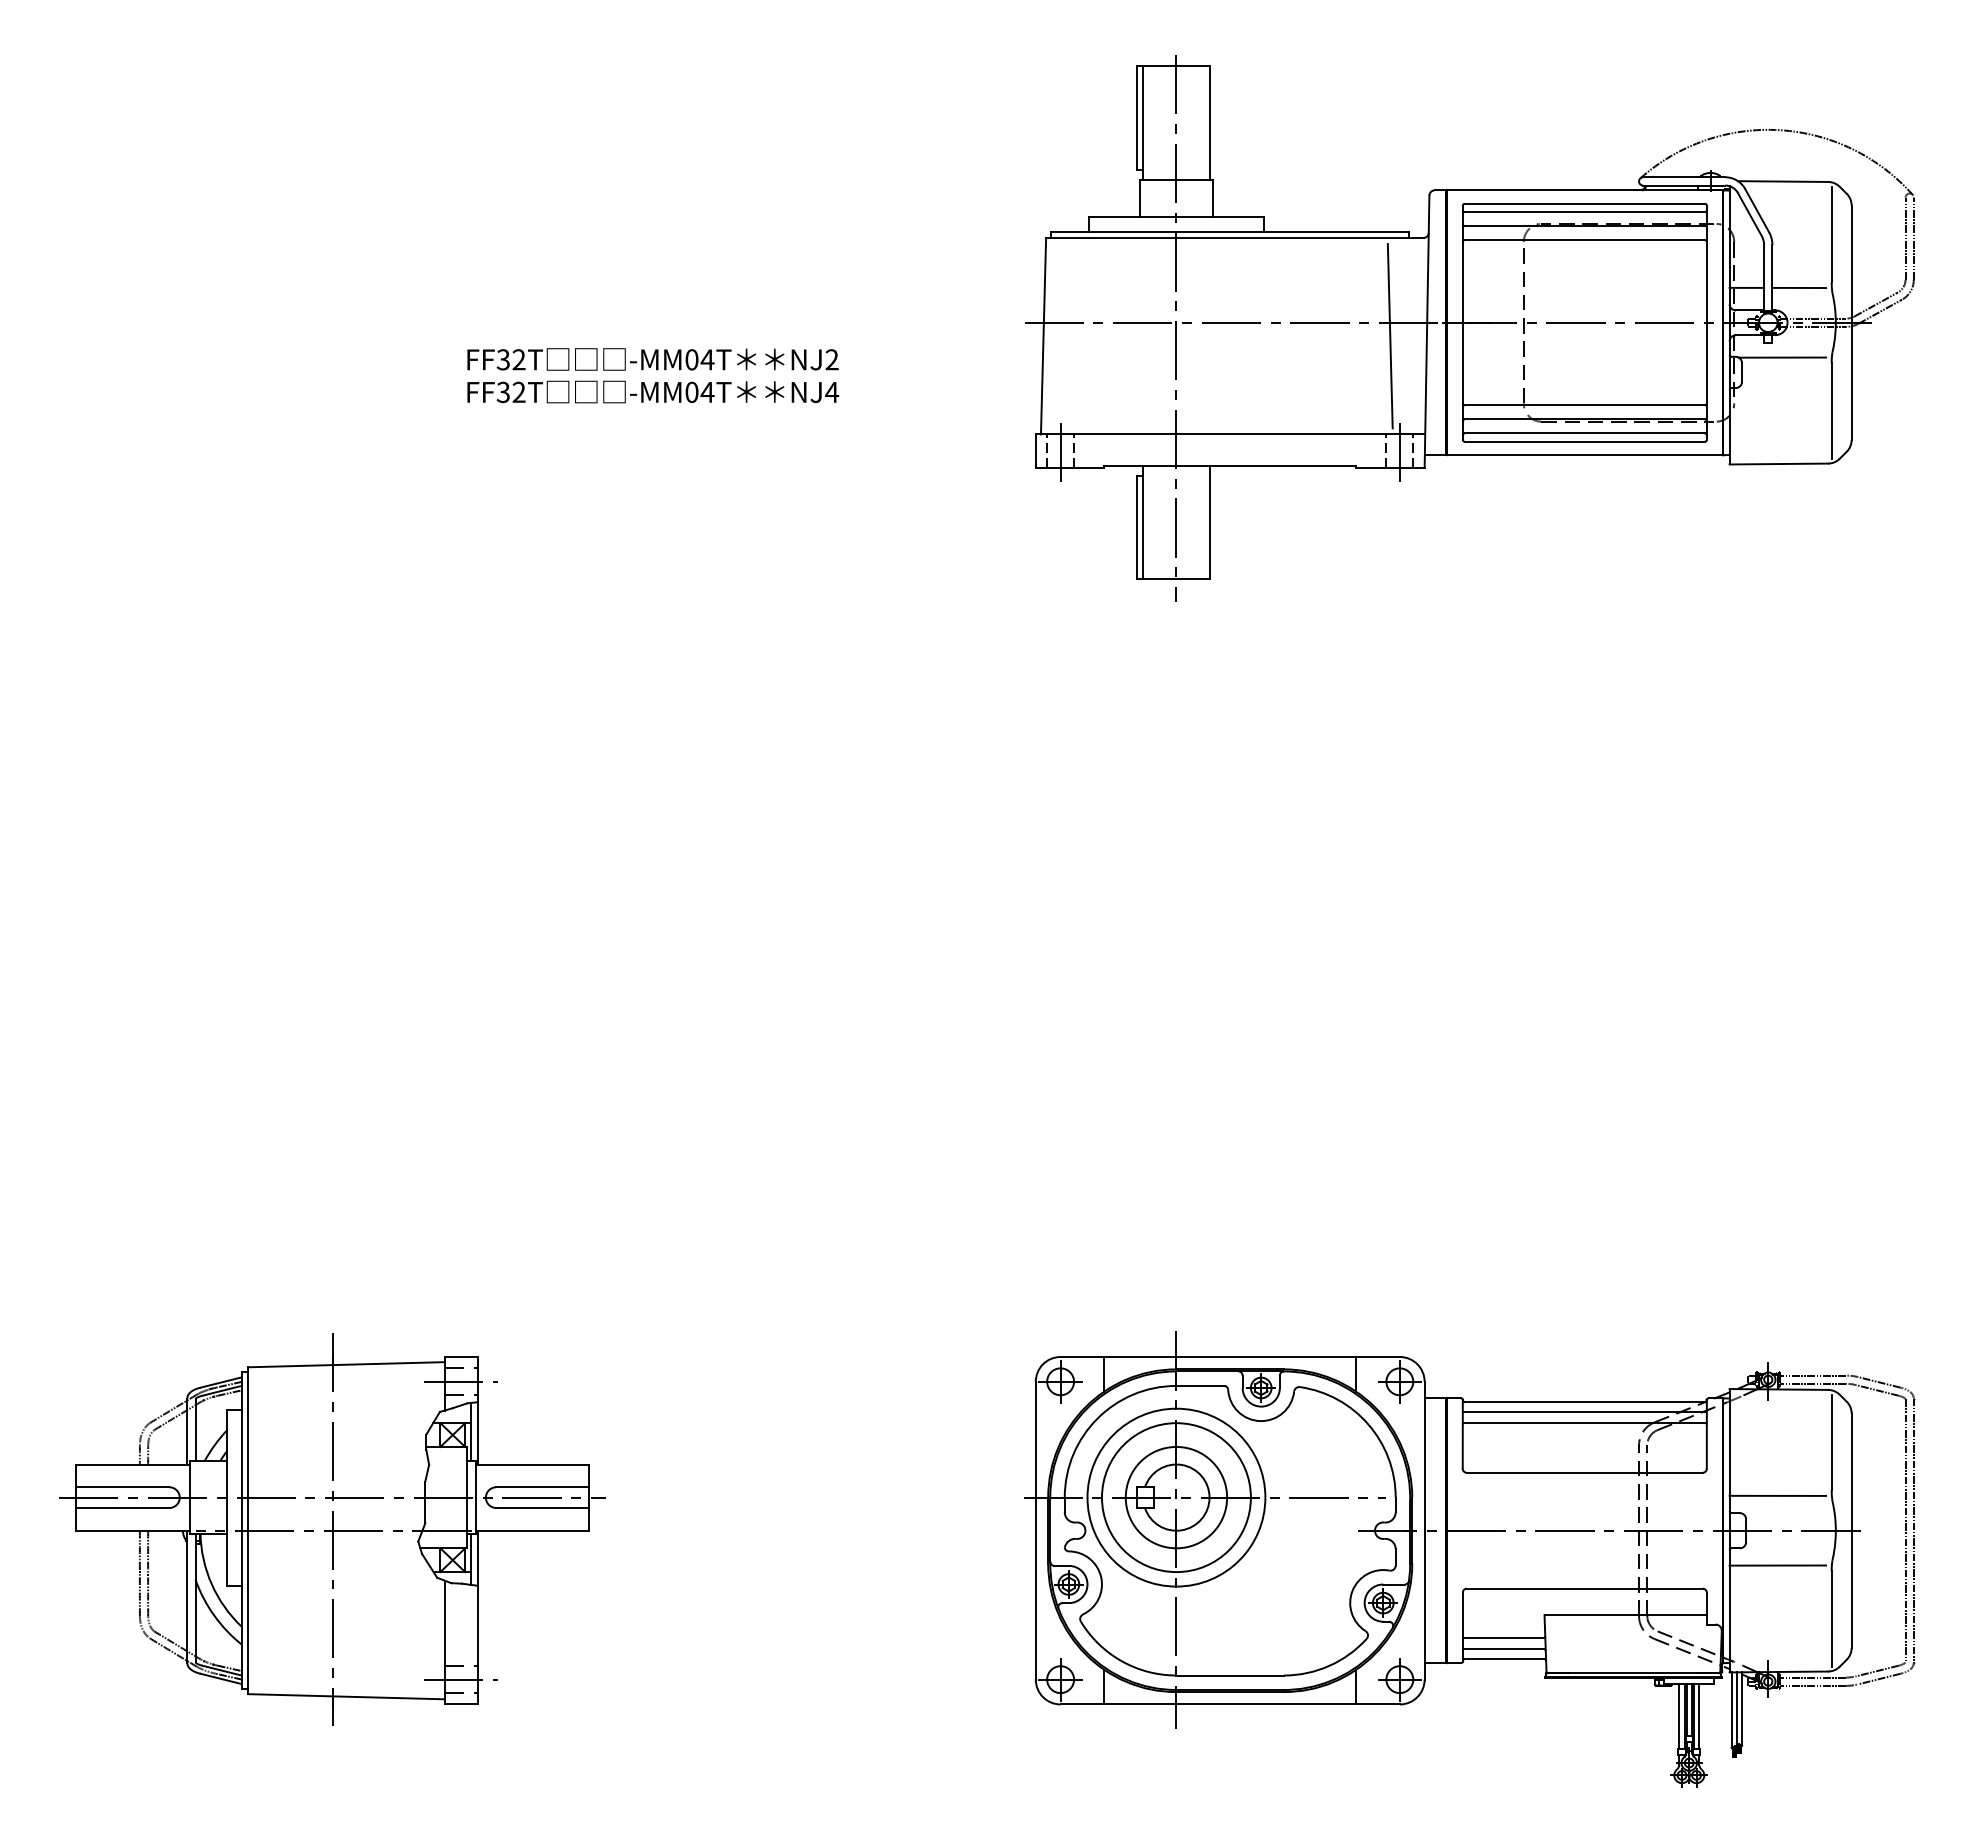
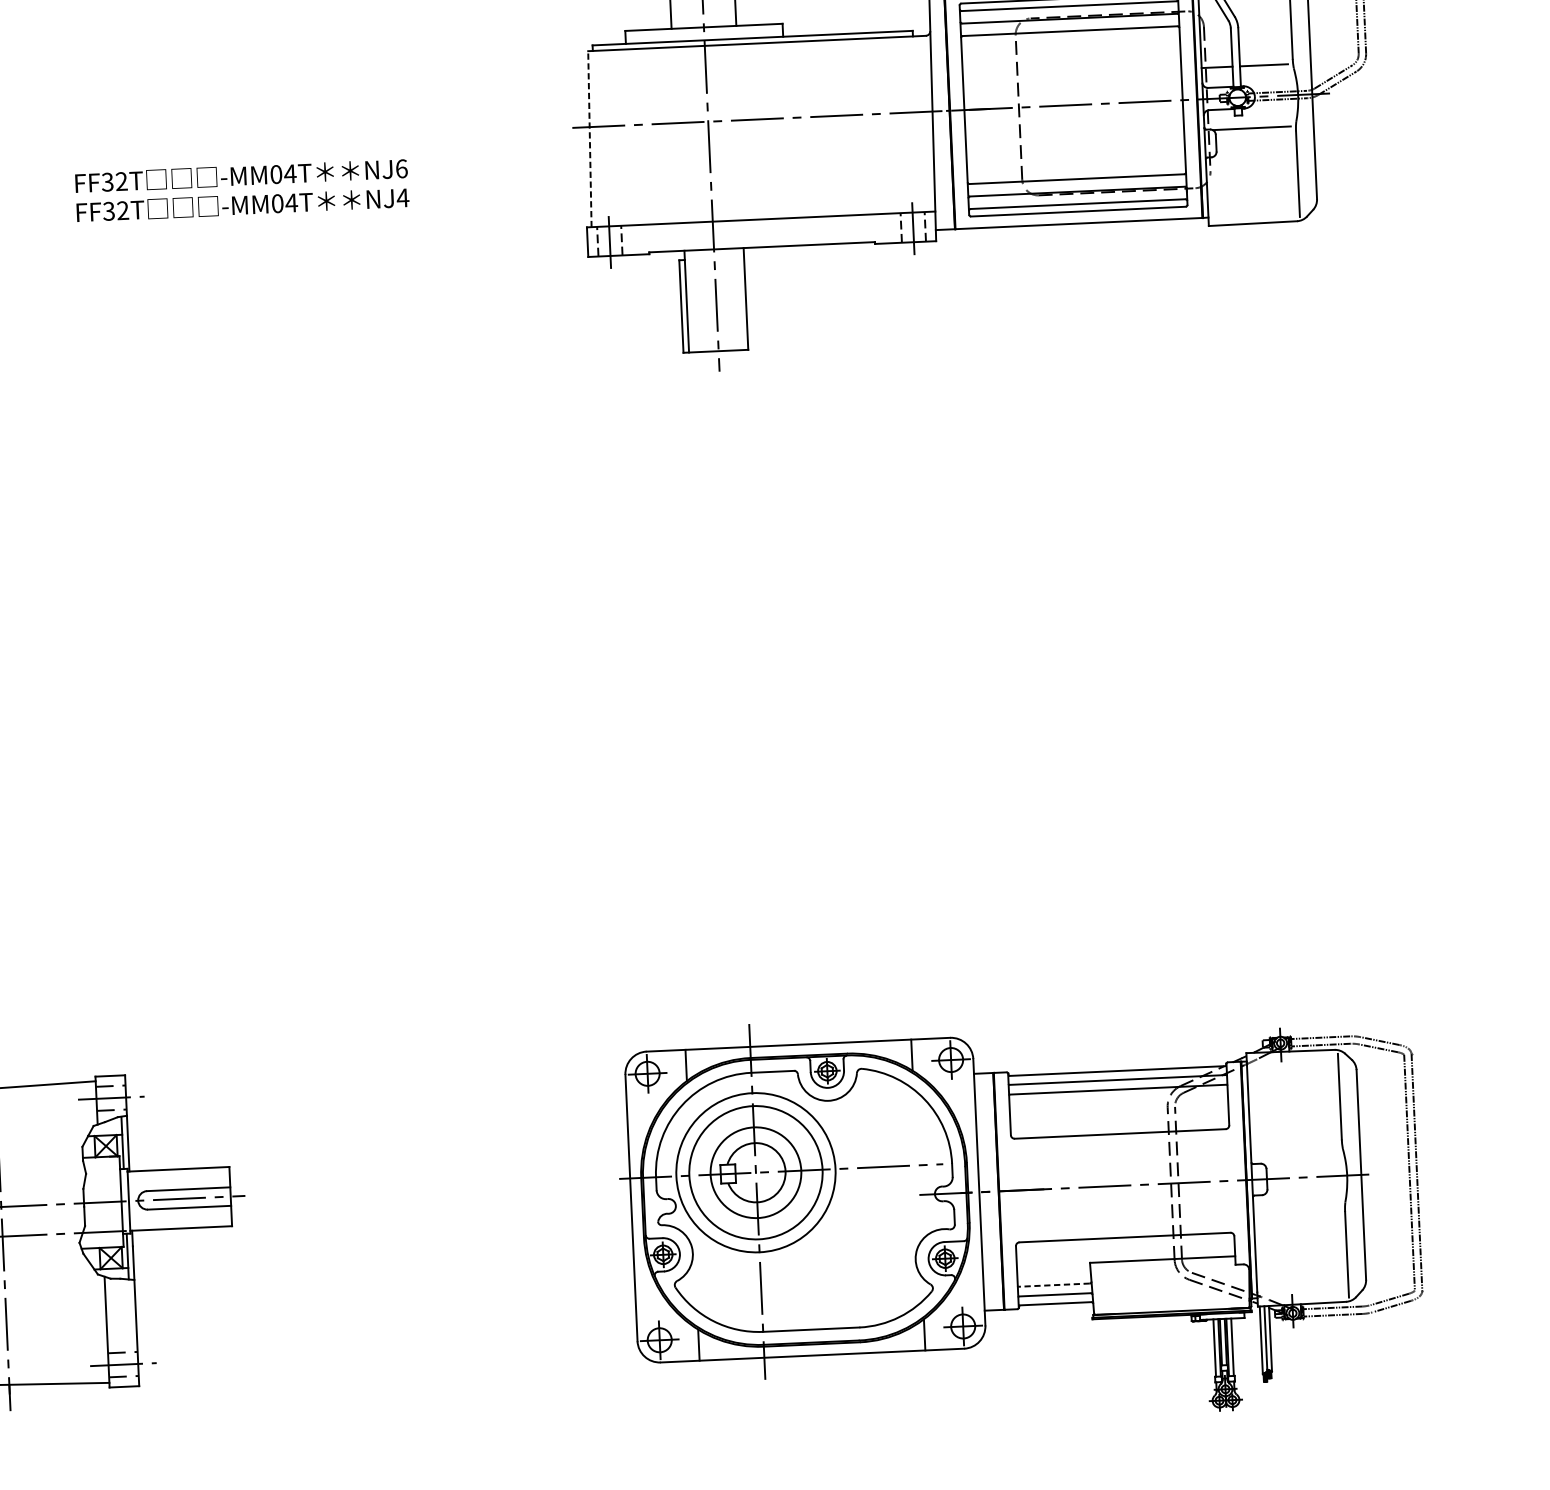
line: (1043, 335) -> (589, 138), solid -> dashed
line: (1389, 336) -> (899, 125), removed
text: (831, 359) -> (401, 168), NJ2 -> NJ6
line: (1777, 1495) -> (1293, 1146), removed
line: (1777, 1565) -> (1296, 1209), removed
line: (1503, 1638) -> (1054, 1285), solid -> dashed

